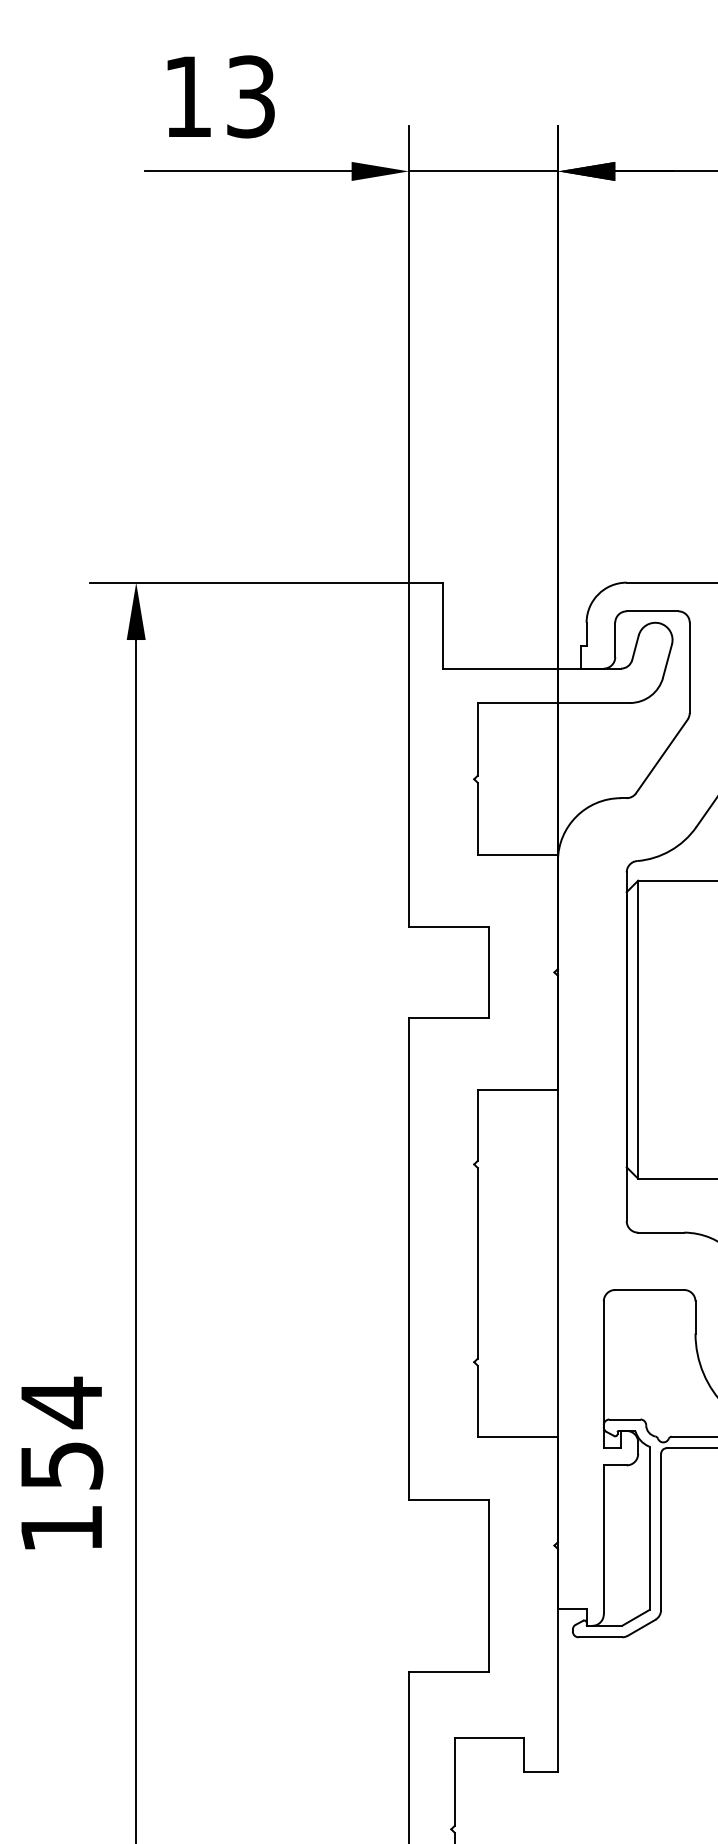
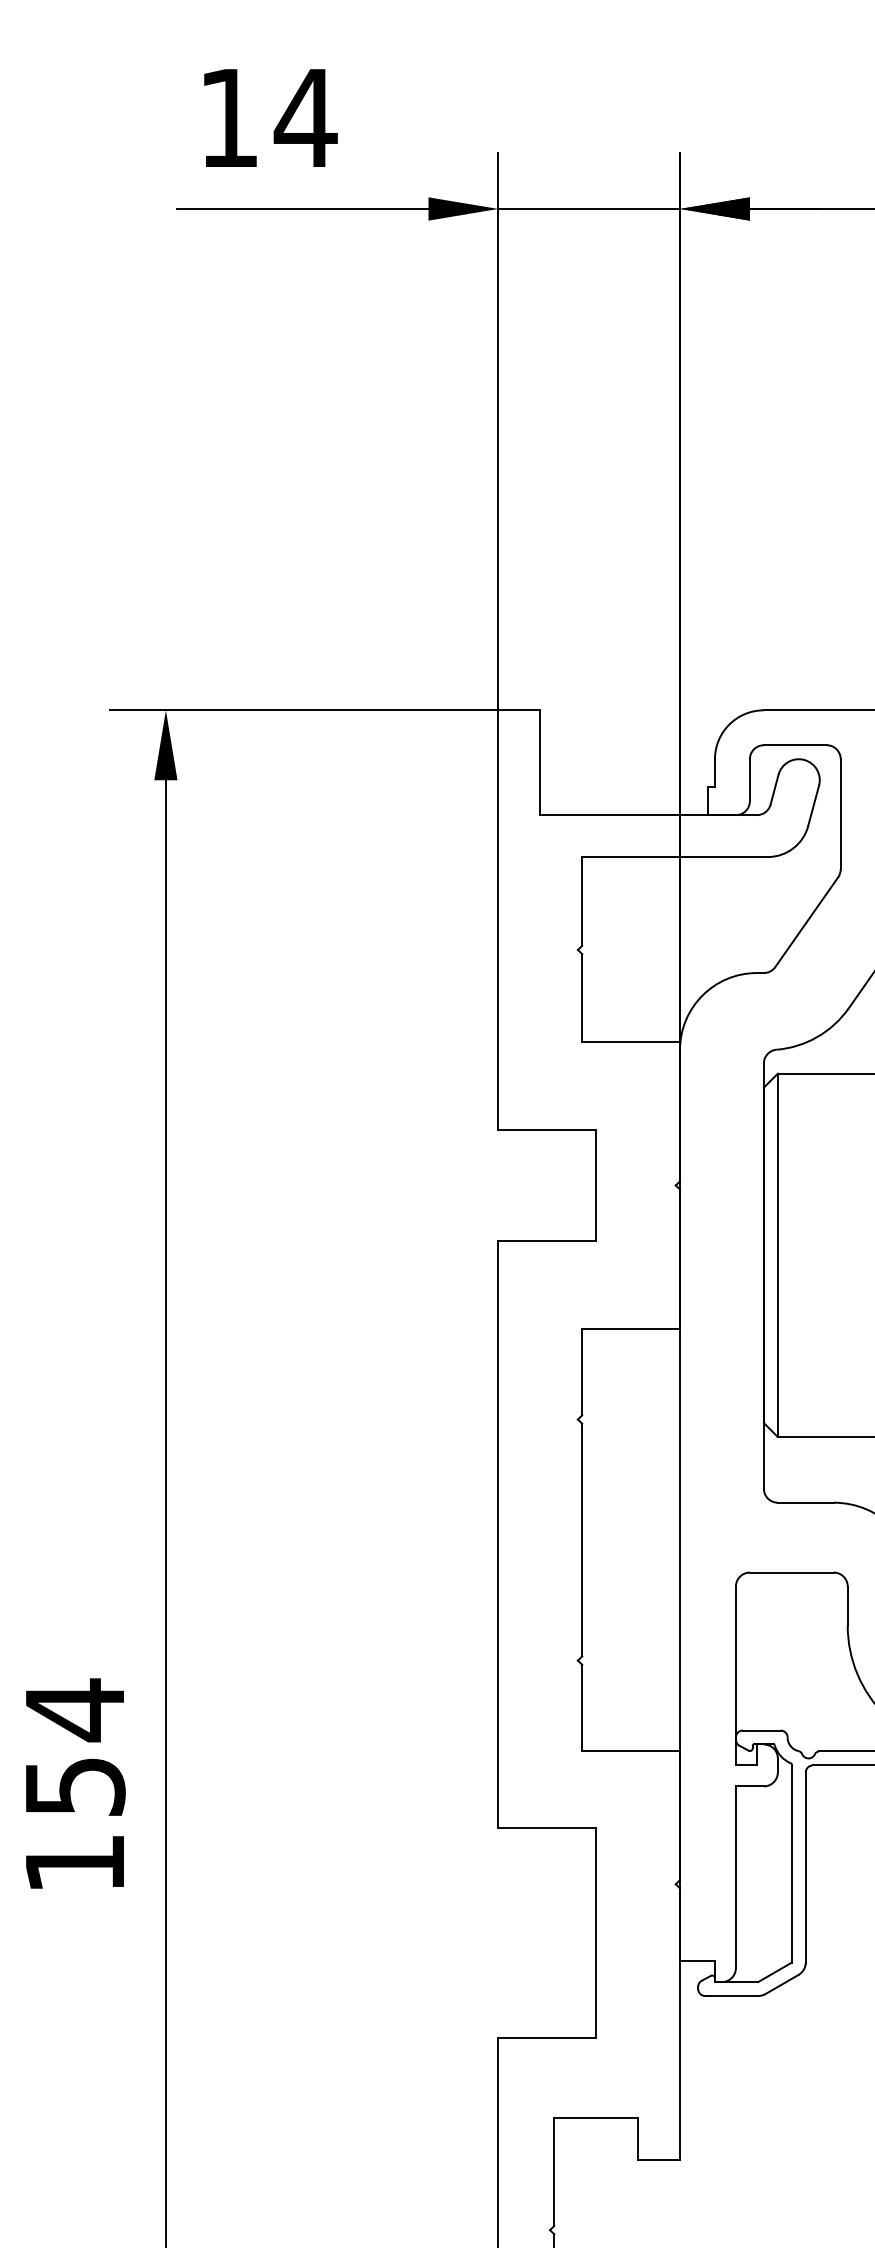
text: (250, 96) -> (305, 117), 13 -> 14

